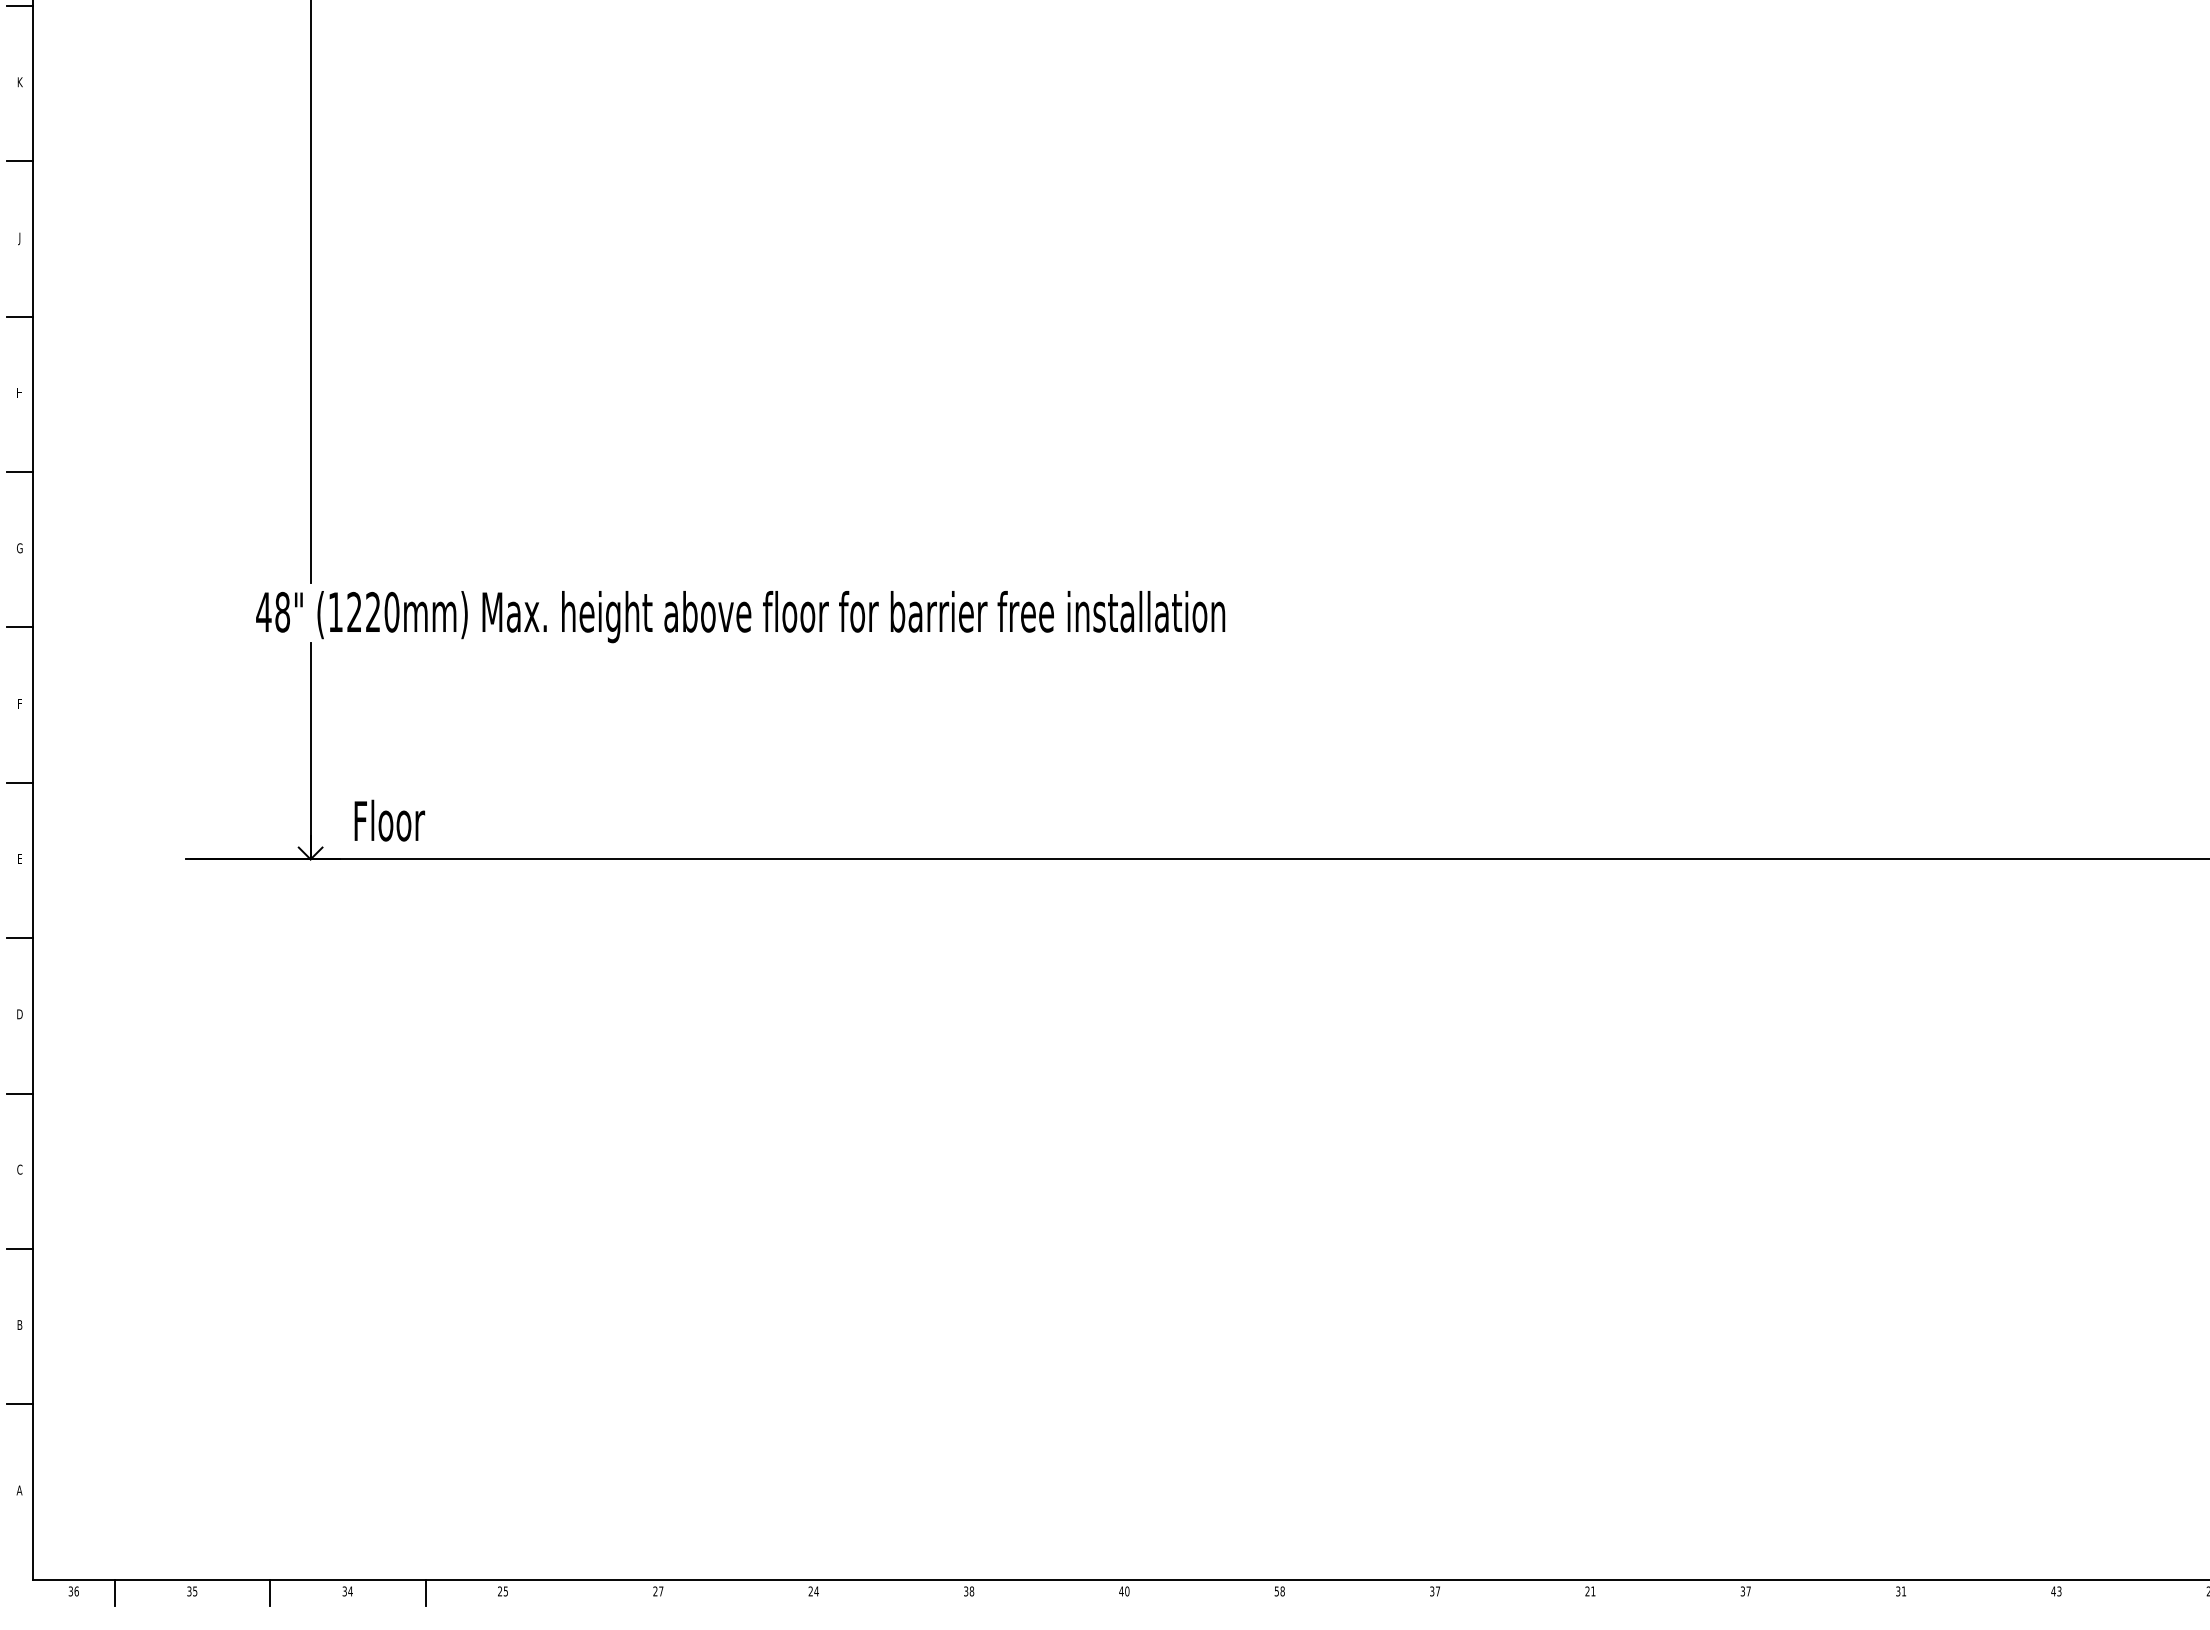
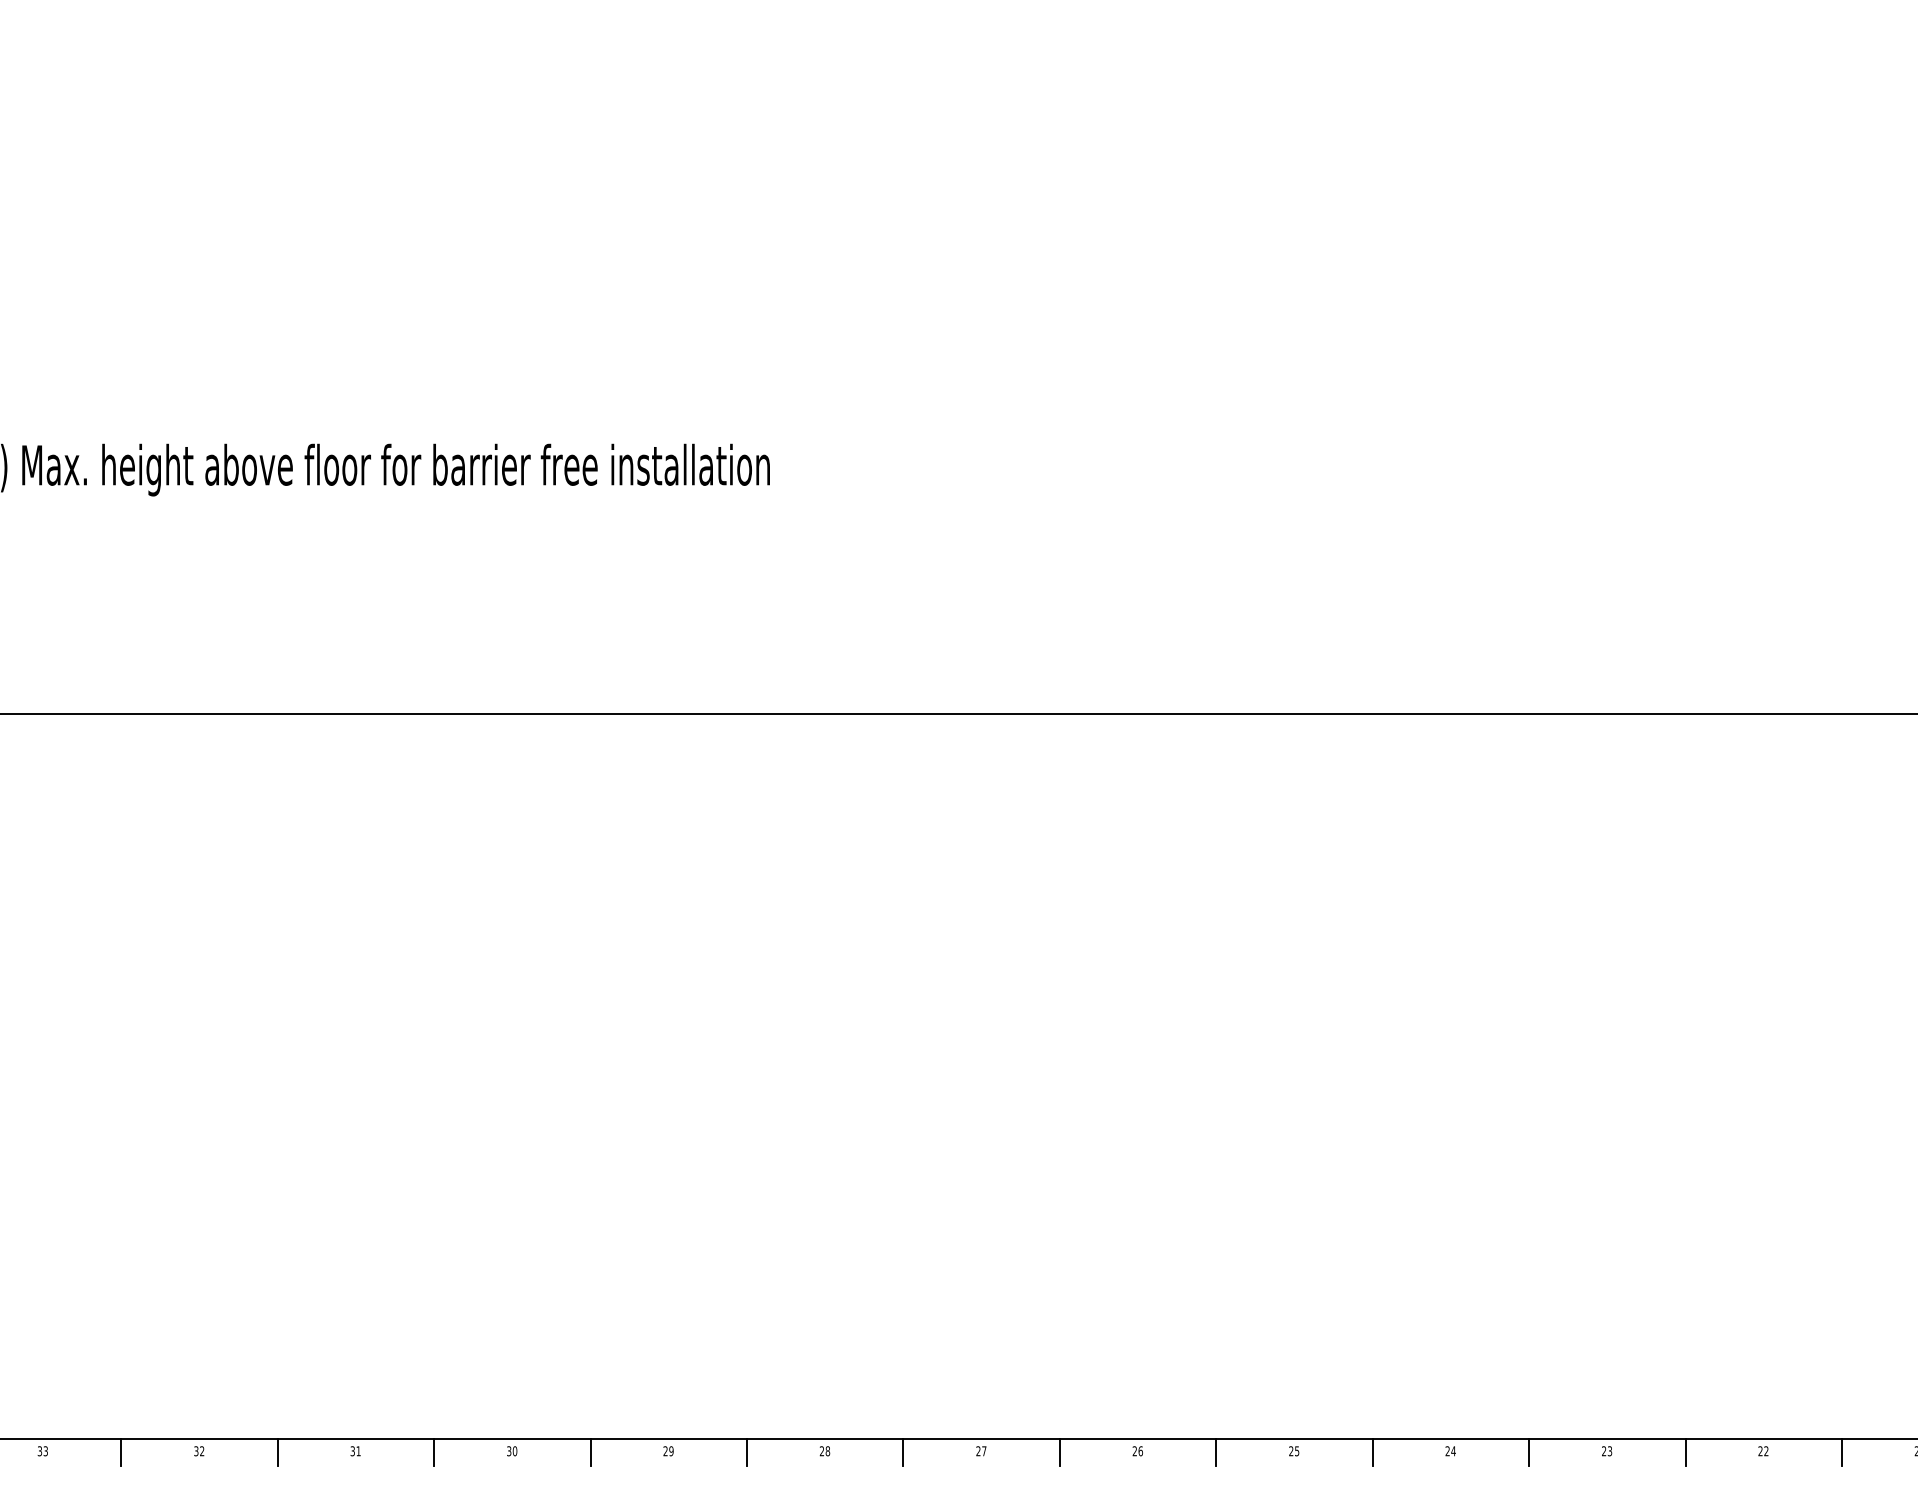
text: (502, 1591) -> (42, 1451), 25 -> 33
text: (658, 1591) -> (199, 1451), 27 -> 32
text: (813, 1591) -> (355, 1451), 24 -> 31
text: (971, 1591) -> (514, 1451), 38 -> 30
text: (1124, 1591) -> (668, 1451), 40 -> 29
text: (1276, 1591) -> (821, 1451), 58 -> 28
text: (1432, 1591) -> (978, 1451), 37 -> 27
text: (1593, 1591) -> (1140, 1451), 21 -> 26
text: (1745, 1591) -> (1293, 1451), 37 -> 25
text: (1901, 1591) -> (1451, 1451), 31 -> 24
text: (2053, 1591) -> (1604, 1451), 43 -> 23
line: (580, 1592) -> (120, 1452), added
line: (736, 1592) -> (277, 1452), added
line: (891, 1592) -> (434, 1452), added
line: (1046, 1592) -> (590, 1452), added
line: (1202, 1592) -> (747, 1452), added
line: (1357, 1592) -> (903, 1452), added
line: (1513, 1592) -> (1060, 1452), added
line: (1668, 1592) -> (1216, 1452), added
line: (1823, 1592) -> (1372, 1452), added
line: (1979, 1592) -> (1529, 1452), added
line: (2134, 1592) -> (1685, 1452), added

